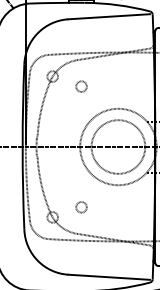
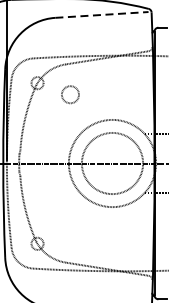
line: (109, 16) -> (102, 14), solid -> dashed
circle: (81, 86) -> (70, 94), size x1.4
circle: (81, 207) -> (70, 232), removed

